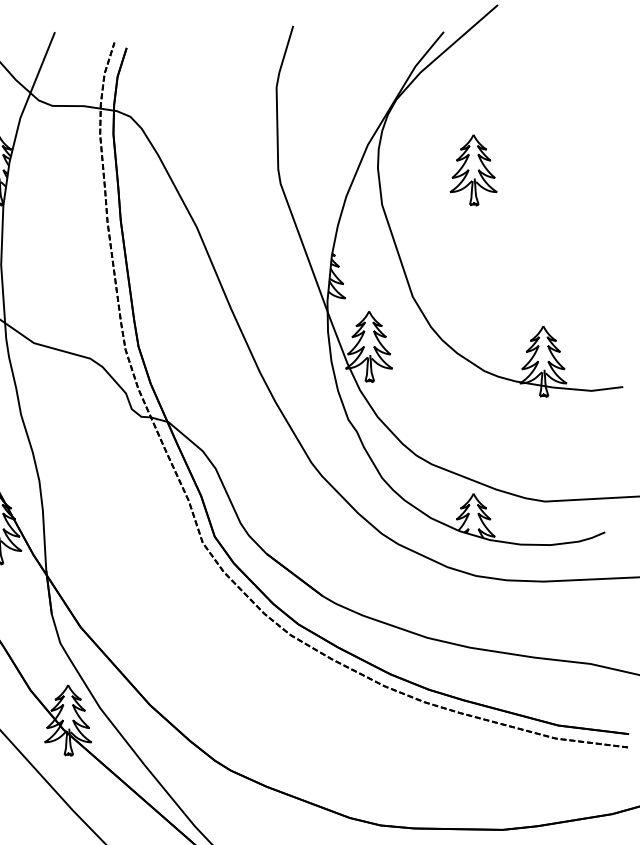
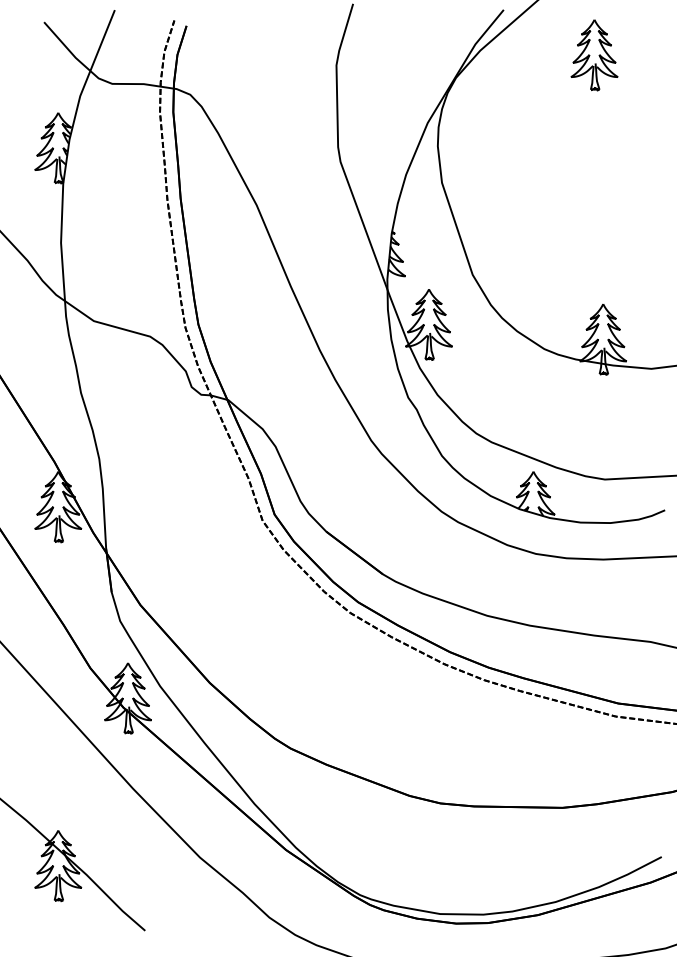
part: (473, 170) -> (594, 55), moved

